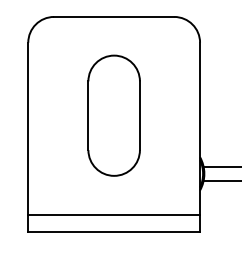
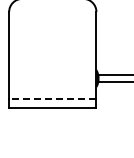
part: (113, 114) -> (52, 48), removed
line: (113, 214) -> (52, 99), solid -> dashed

